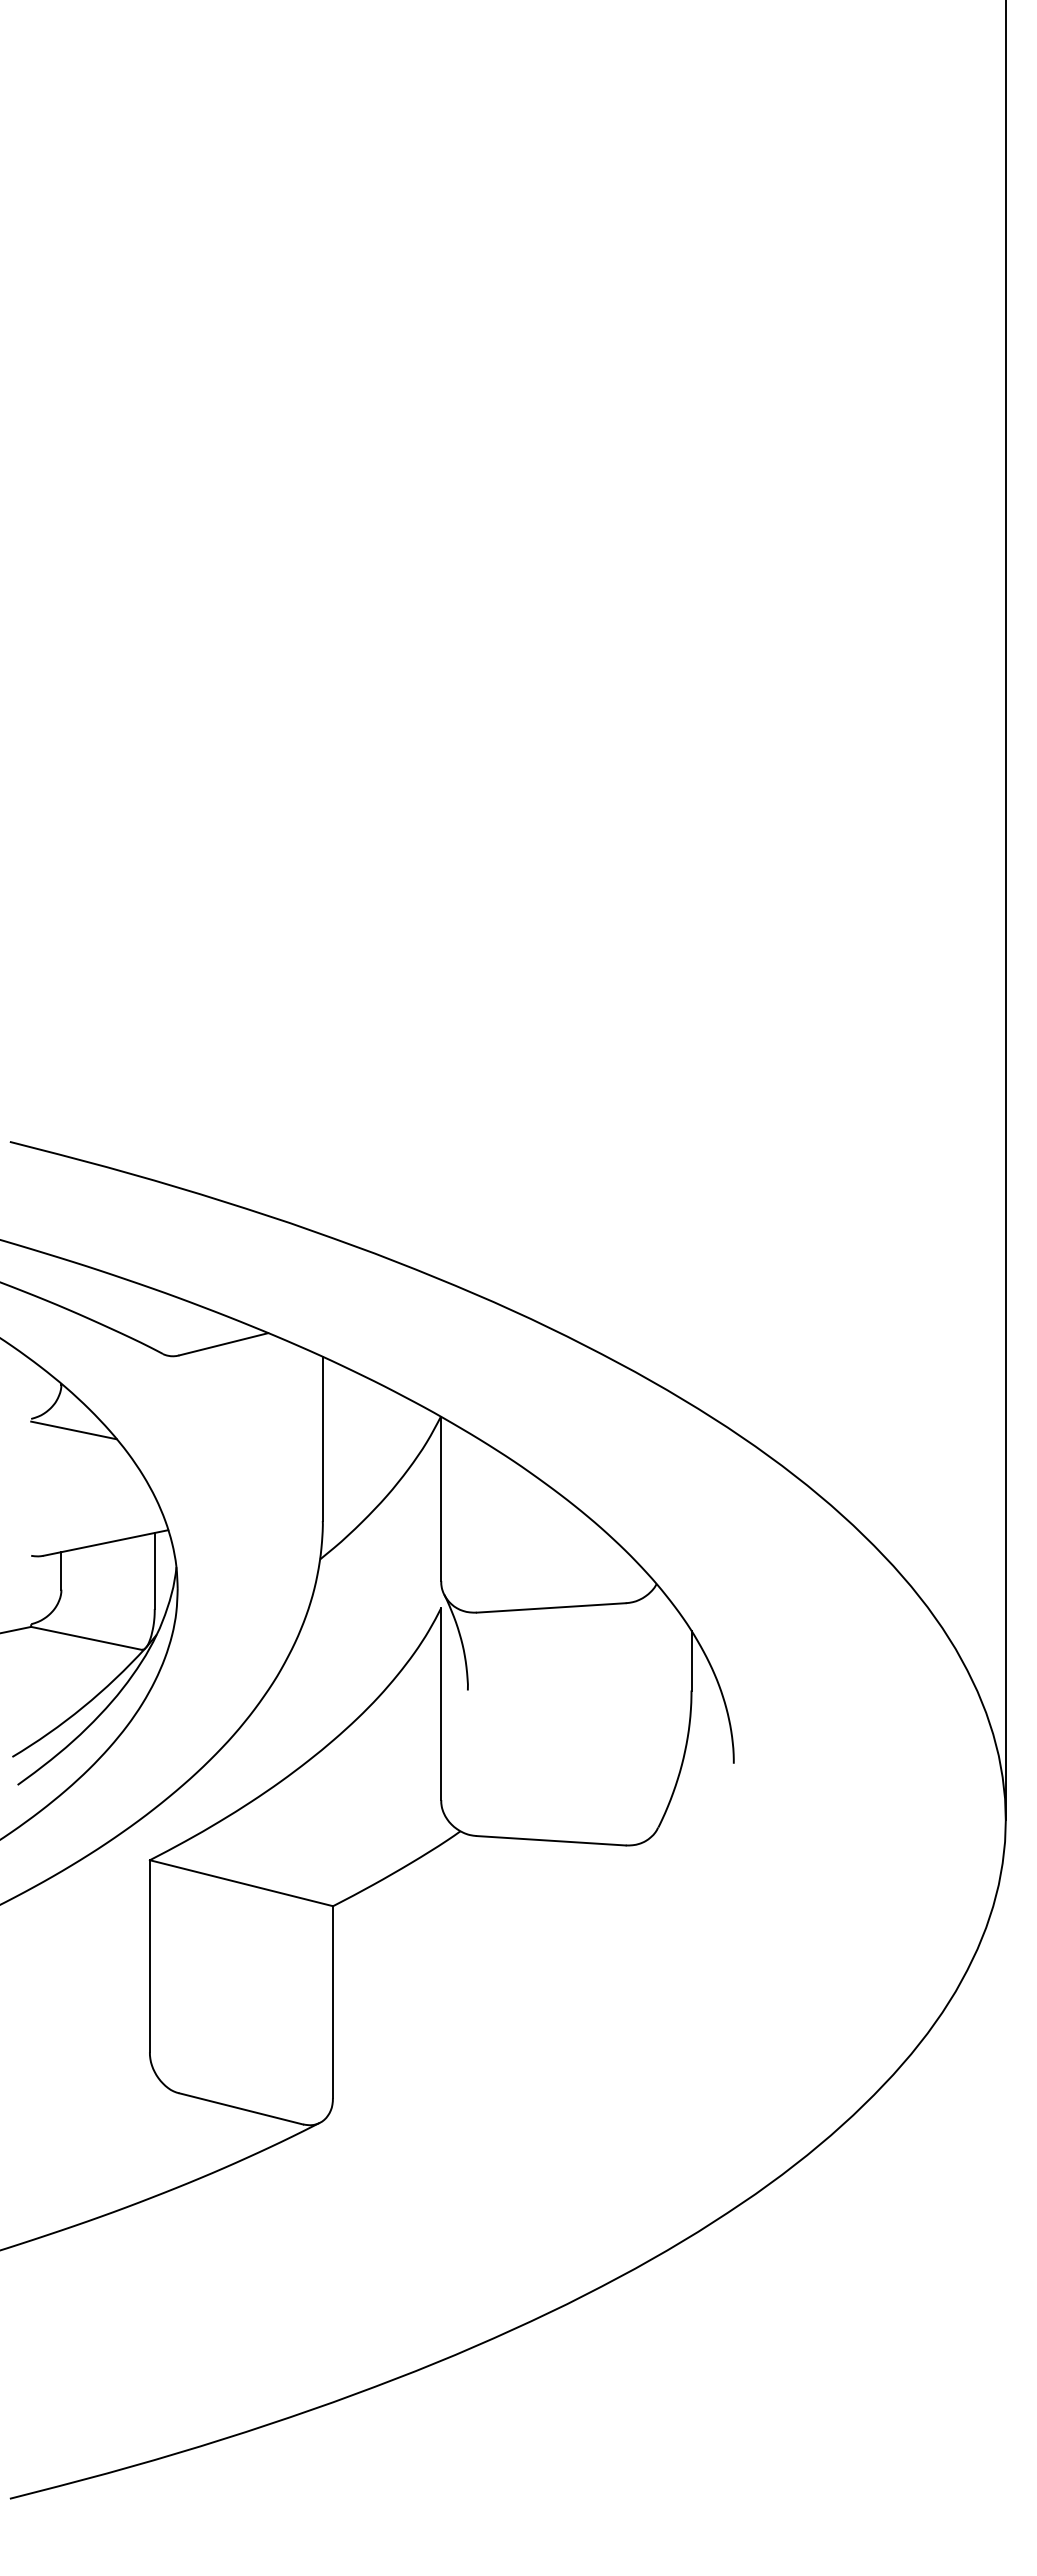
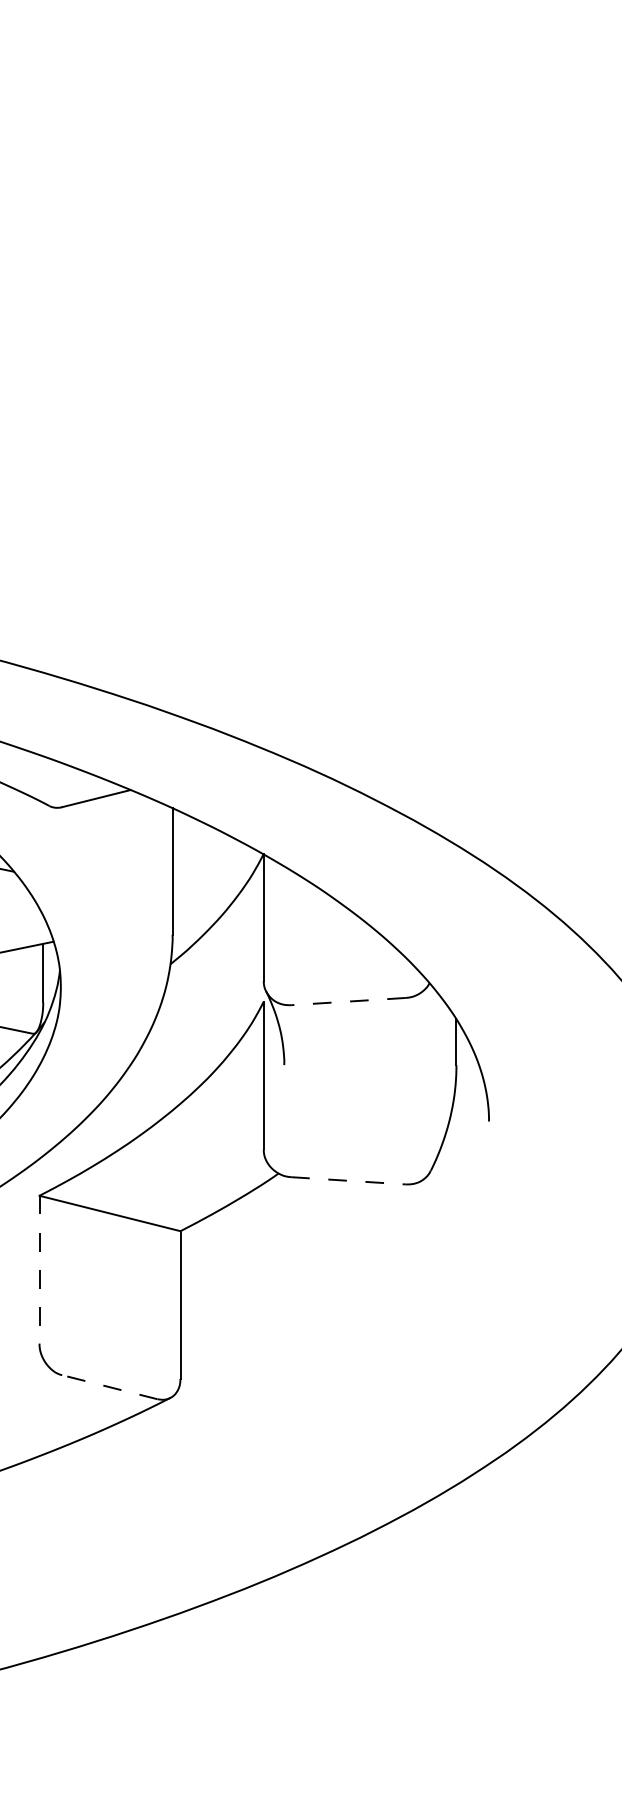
line: (551, 1607) -> (348, 1001), solid -> dashed
line: (551, 1840) -> (348, 1180), solid -> dashed
line: (149, 1956) -> (39, 1269), solid -> dashed
line: (241, 2108) -> (110, 1386), solid -> dashed

